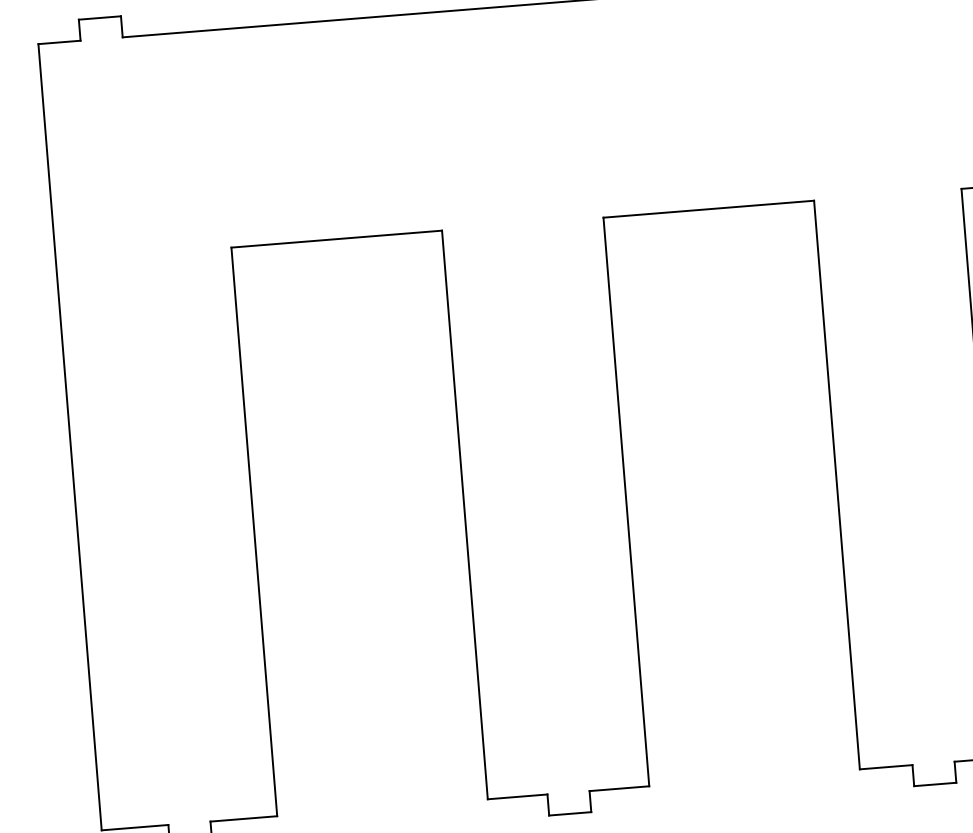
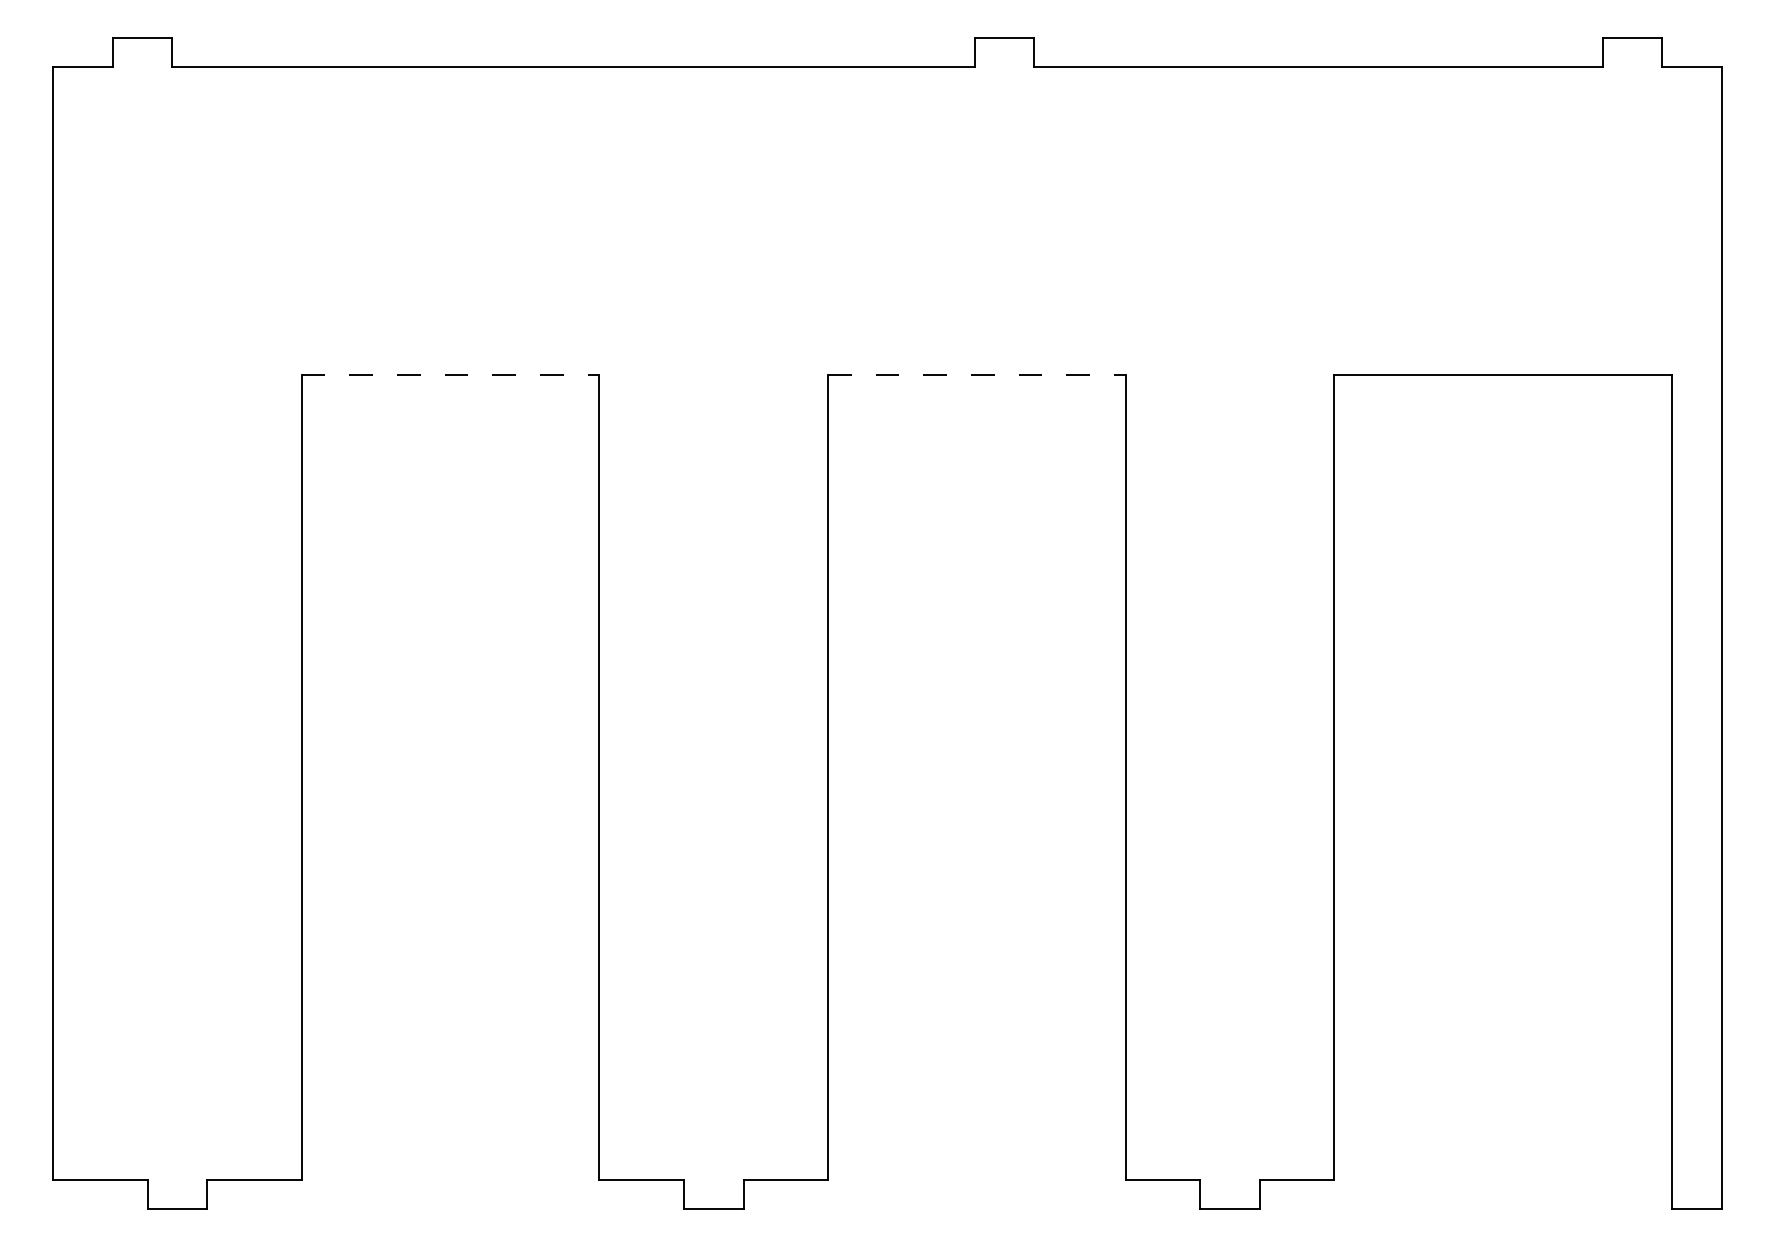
line: (708, 209) -> (976, 375), solid -> dashed
line: (336, 239) -> (450, 375), solid -> dashed

